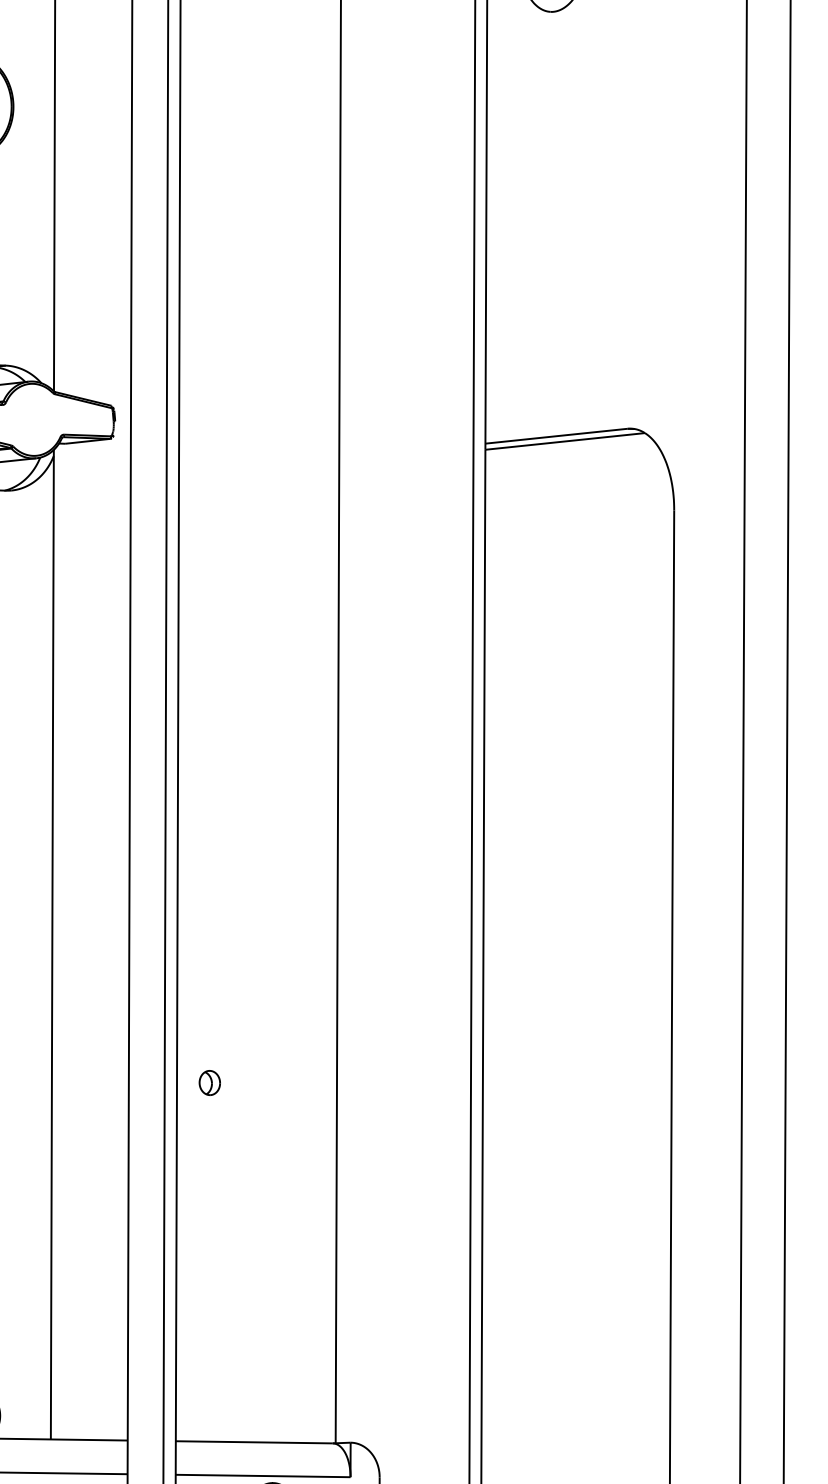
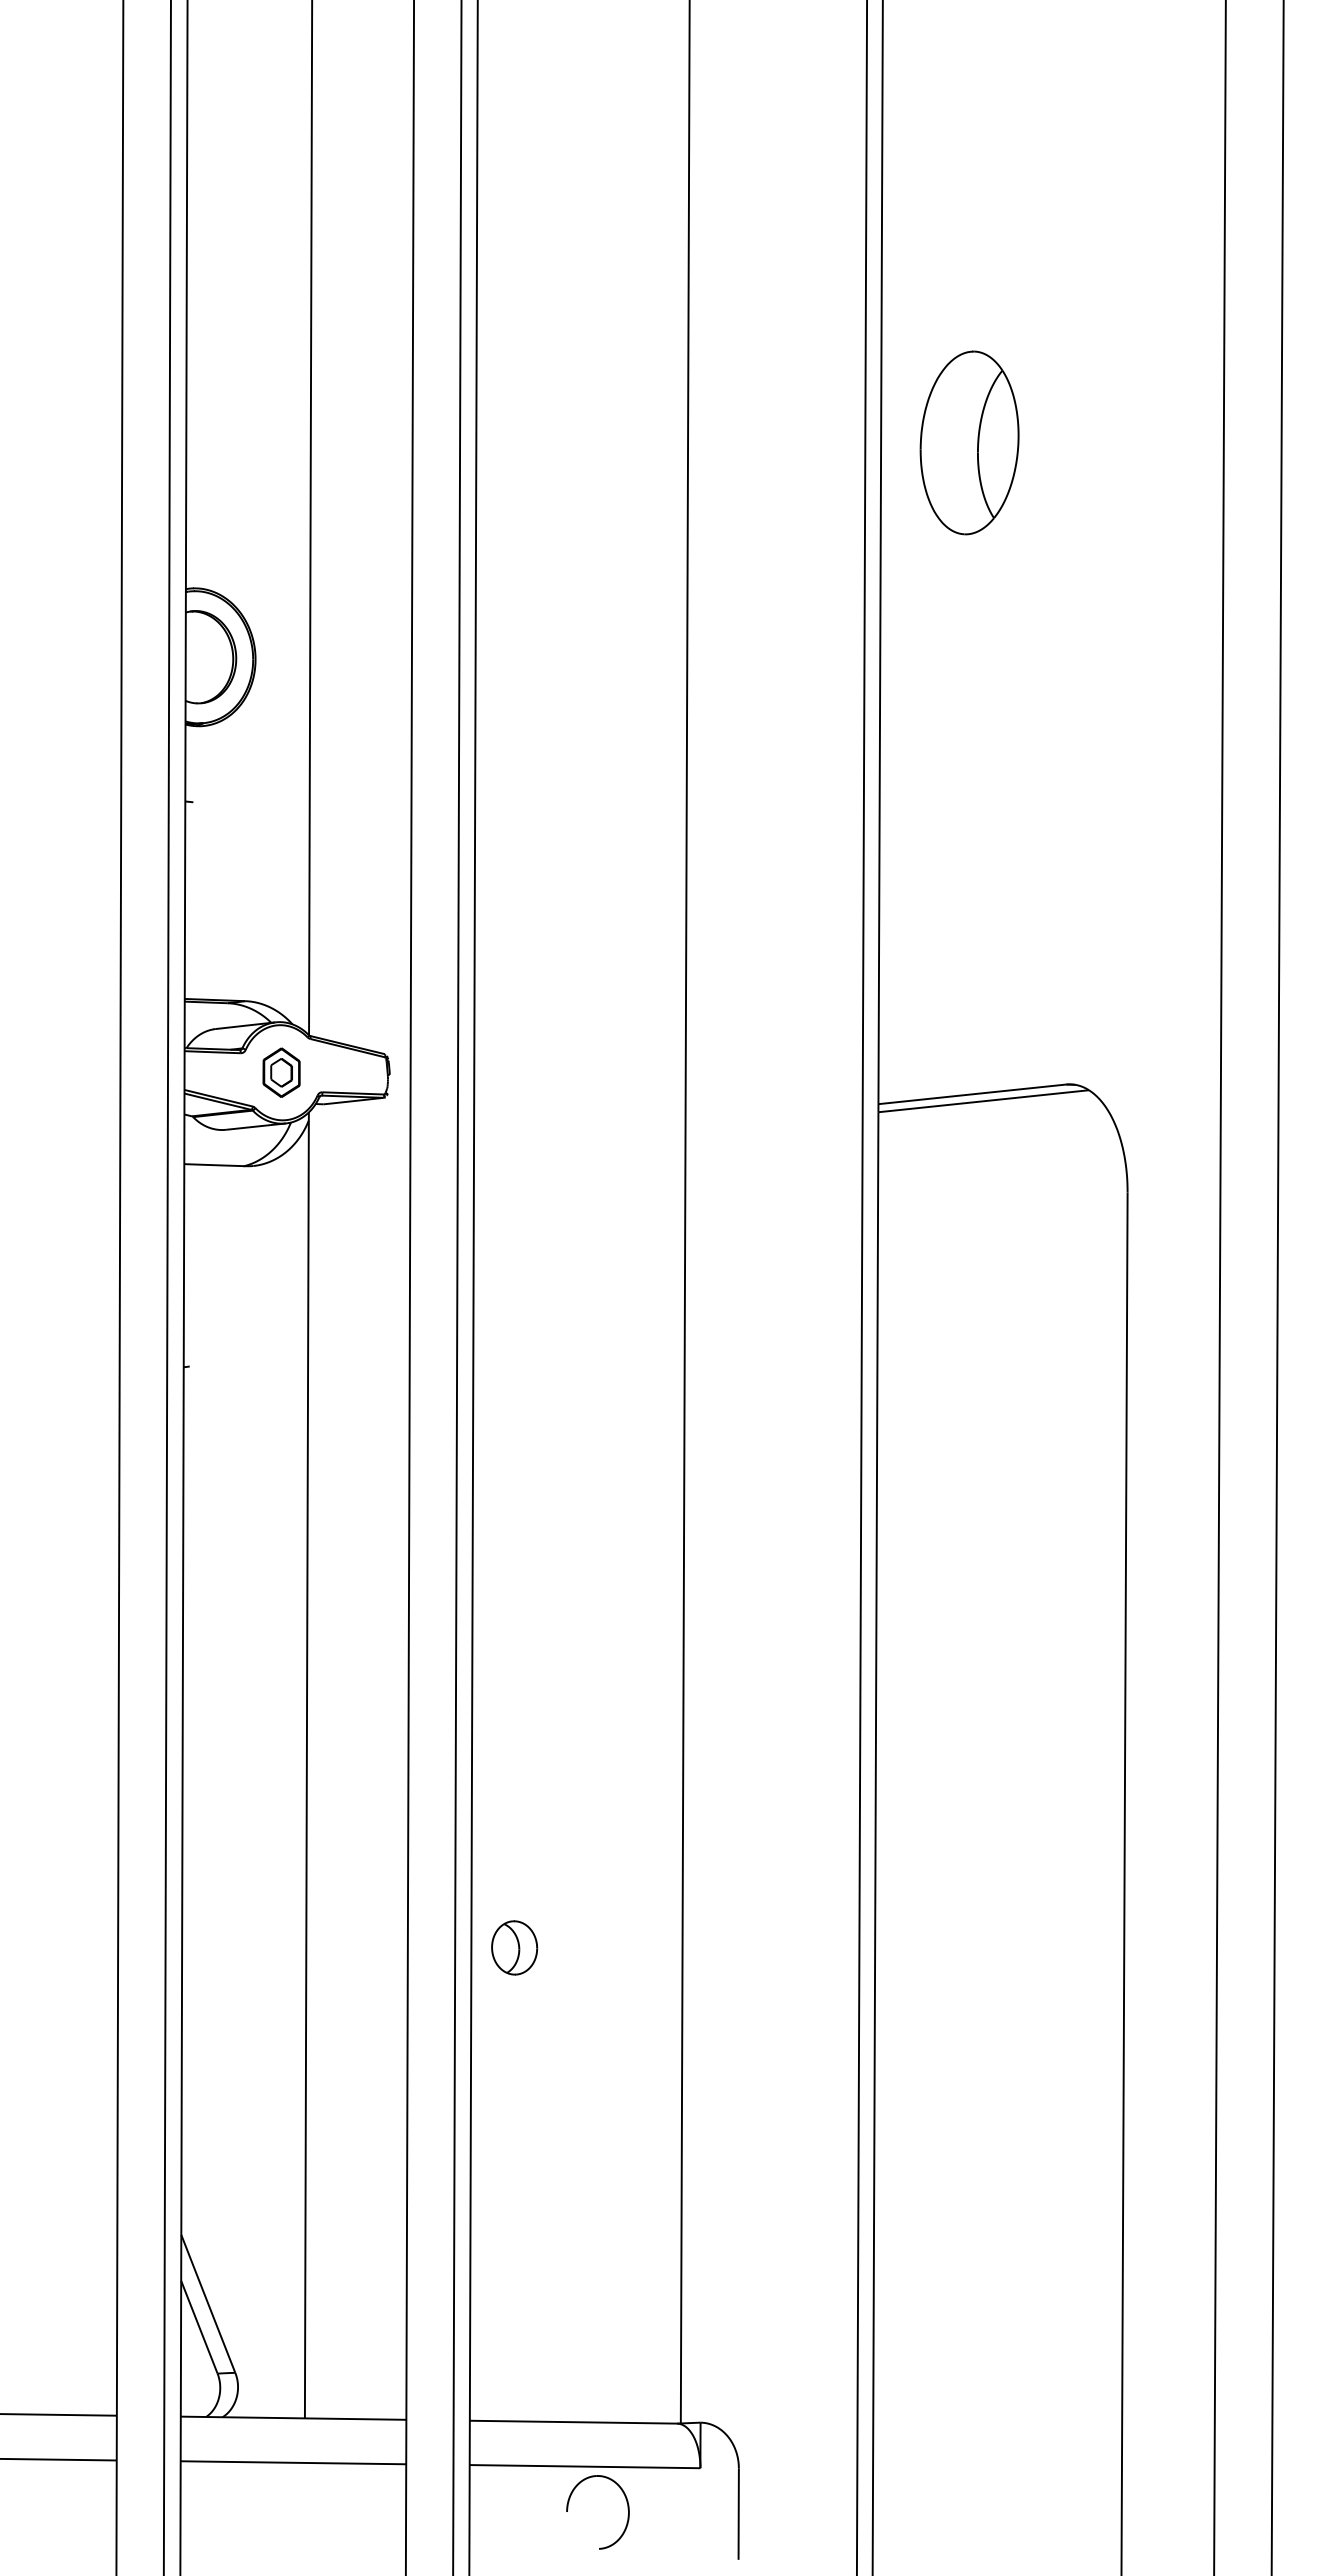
part: (33, 419) -> (281, 1072), added
part: (209, 1082) -> (514, 1947), size x1.67

